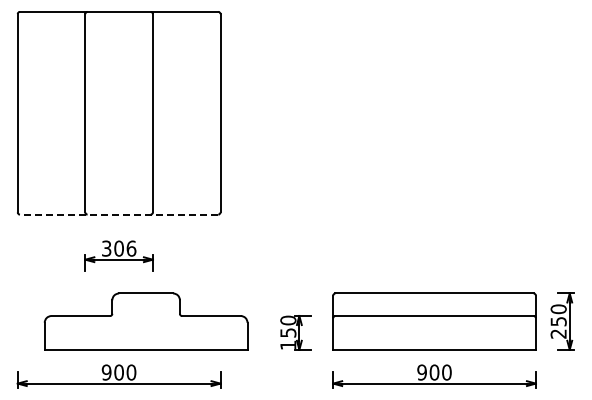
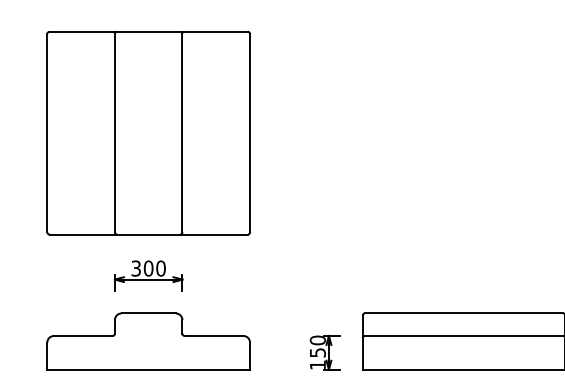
line: (118, 214) -> (148, 234), dashed -> solid
text: (131, 248) -> (161, 268), 306 -> 300
part: (145, 321) -> (148, 341), moved

